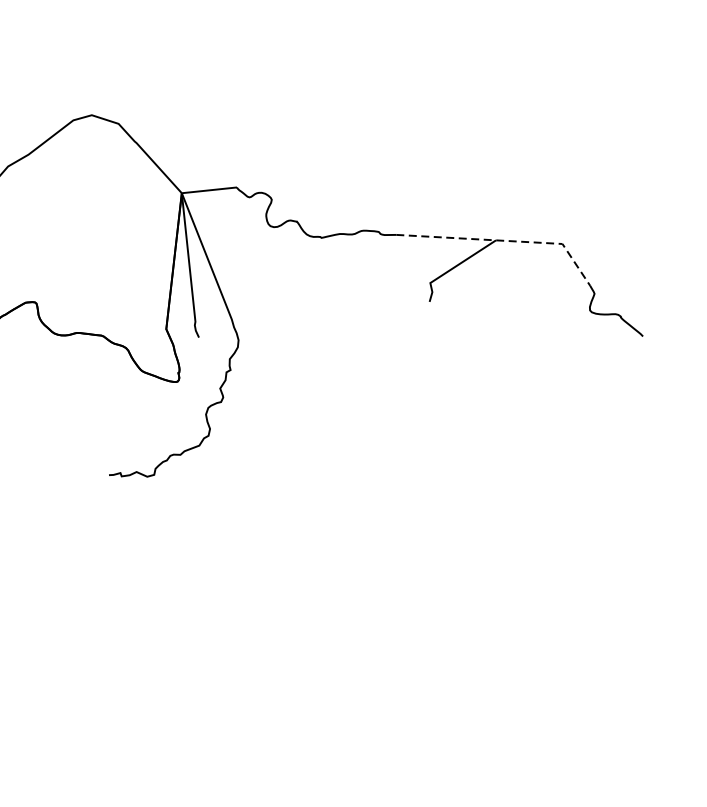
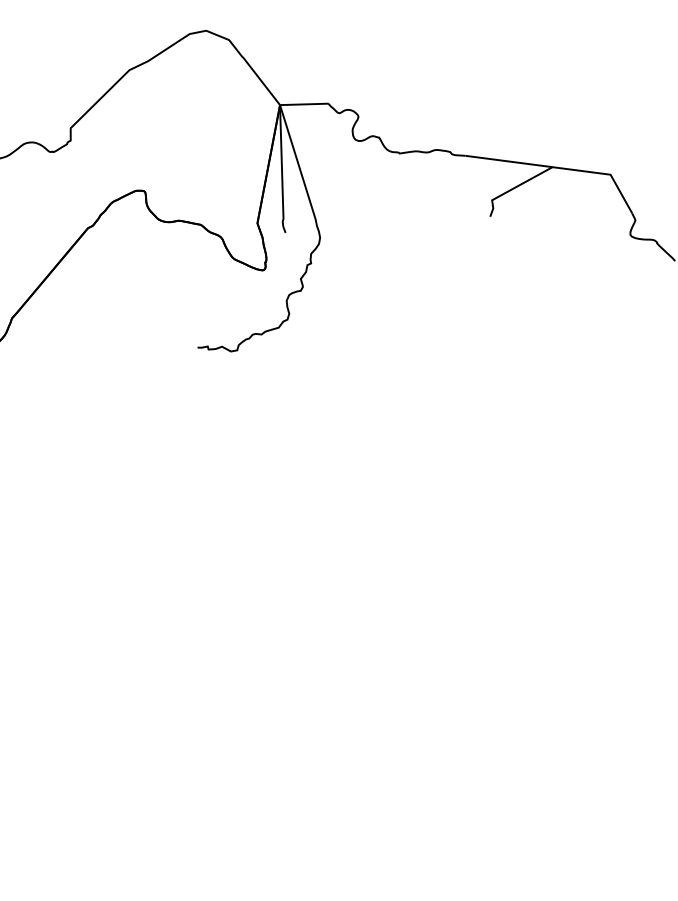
line: (505, 241) -> (560, 168), dashed -> solid

